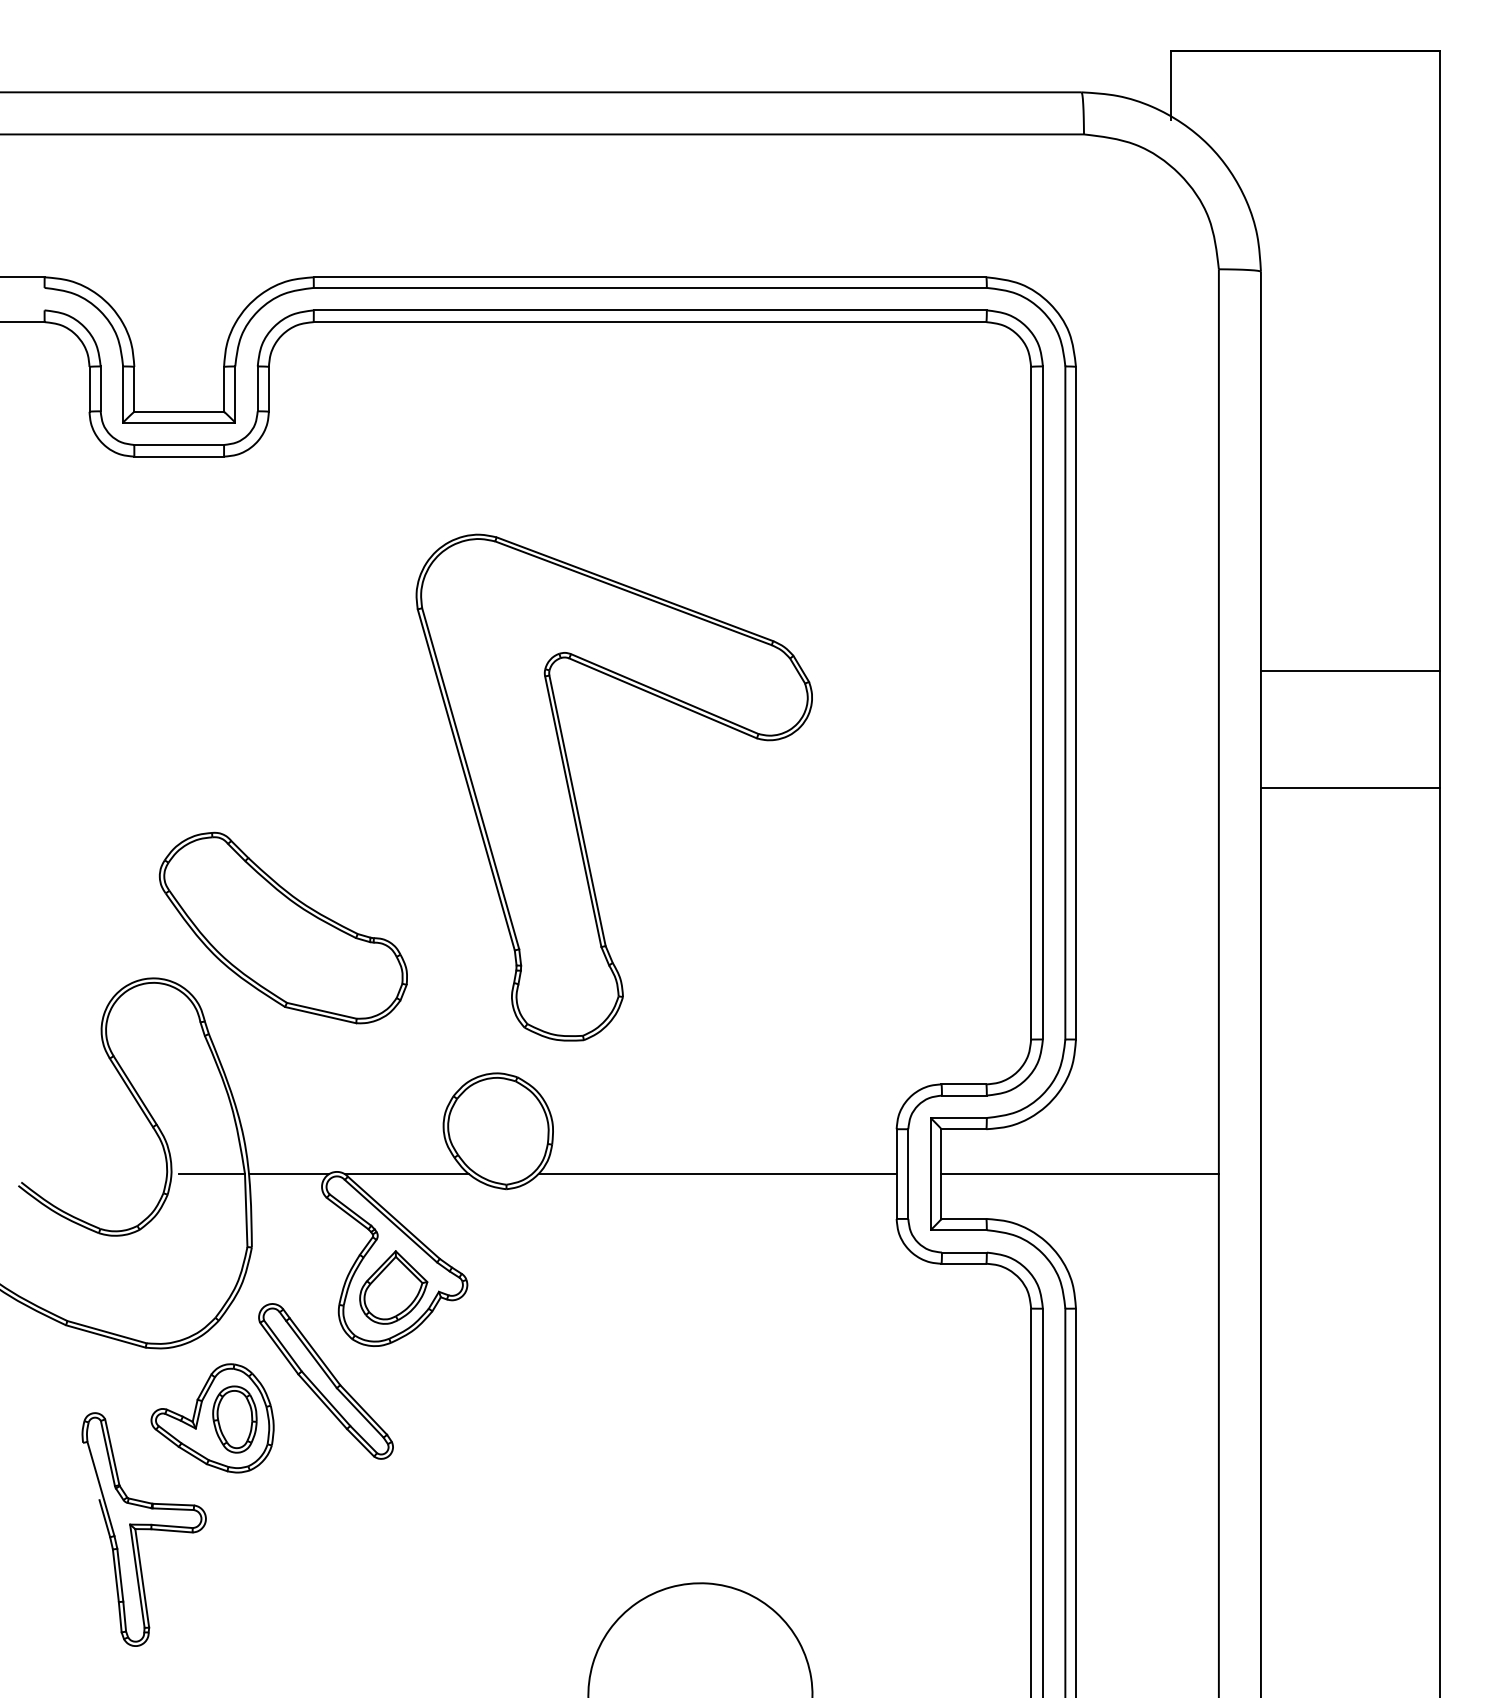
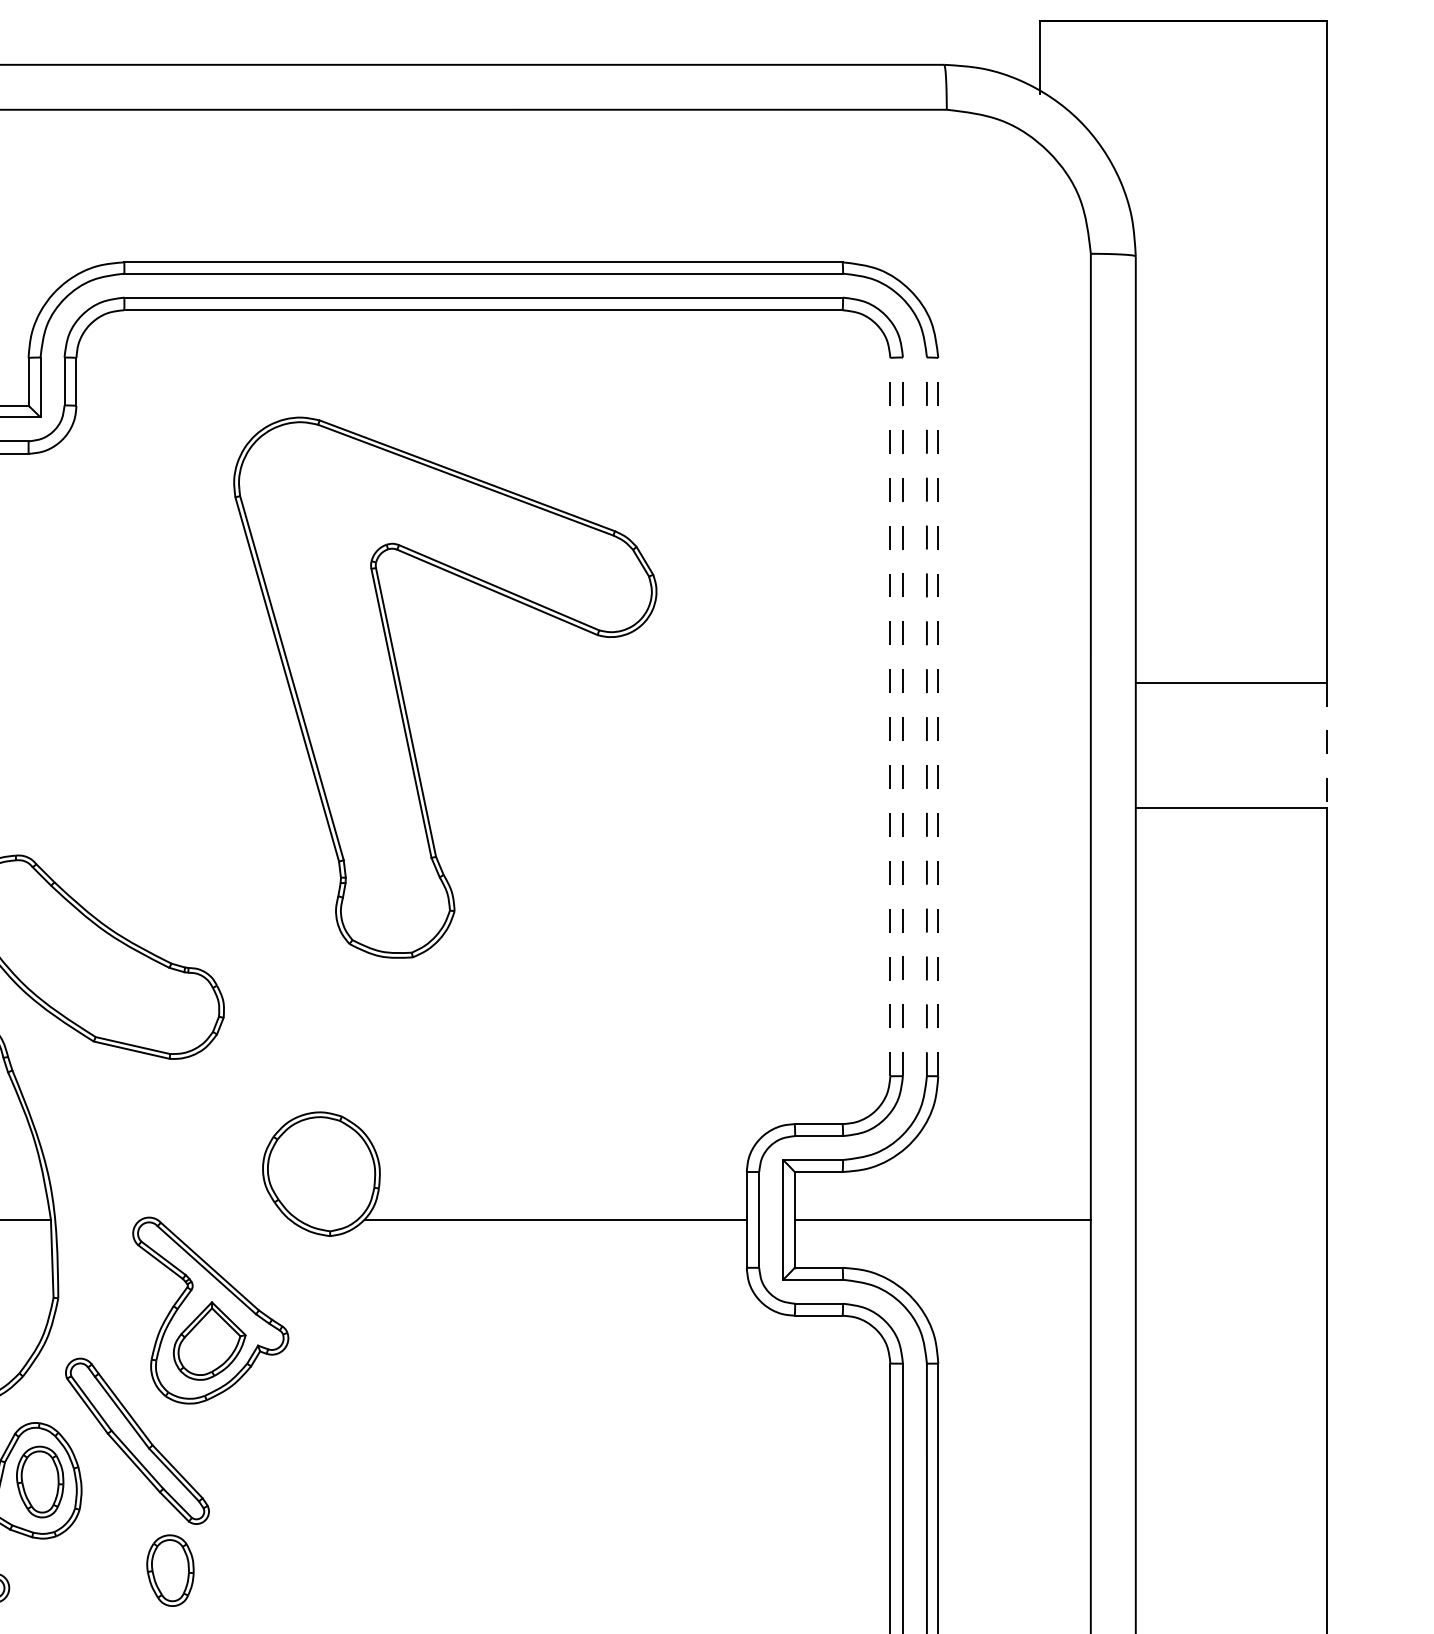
line: (1031, 702) -> (890, 716), solid -> dashed
line: (1042, 702) -> (902, 716), solid -> dashed
line: (1065, 702) -> (927, 716), solid -> dashed
line: (1076, 702) -> (938, 716), solid -> dashed
line: (1440, 729) -> (1327, 745), solid -> dashed
part: (575, 794) -> (403, 695), moved
line: (289, 1174) -> (98, 1220), removed
line: (406, 1174) -> (223, 1220), removed
part: (356, 1502) -> (170, 1570), added

